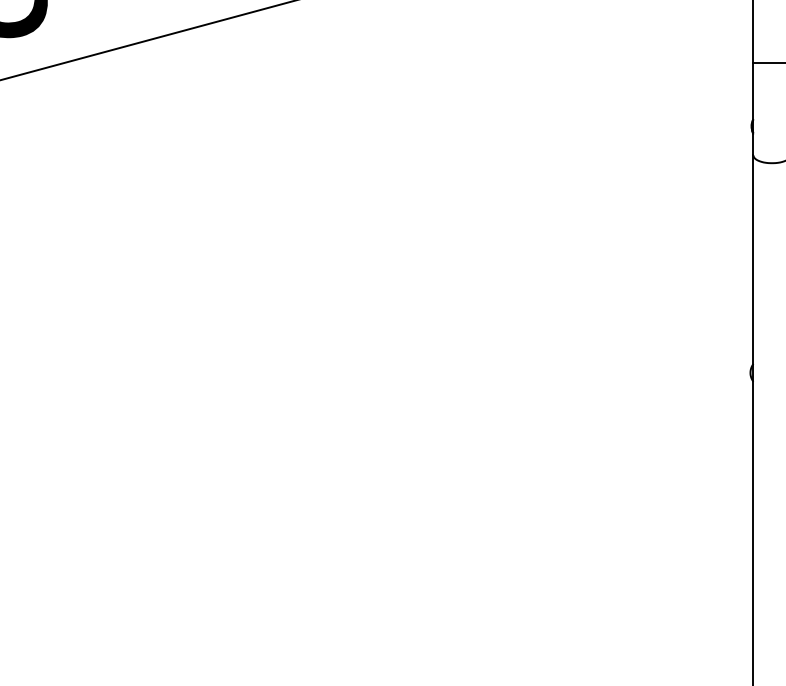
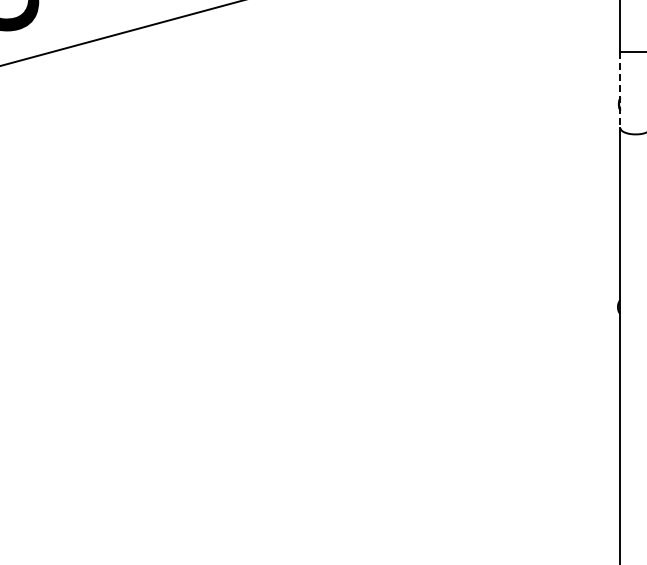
line: (753, 109) -> (620, 90), solid -> dashed

